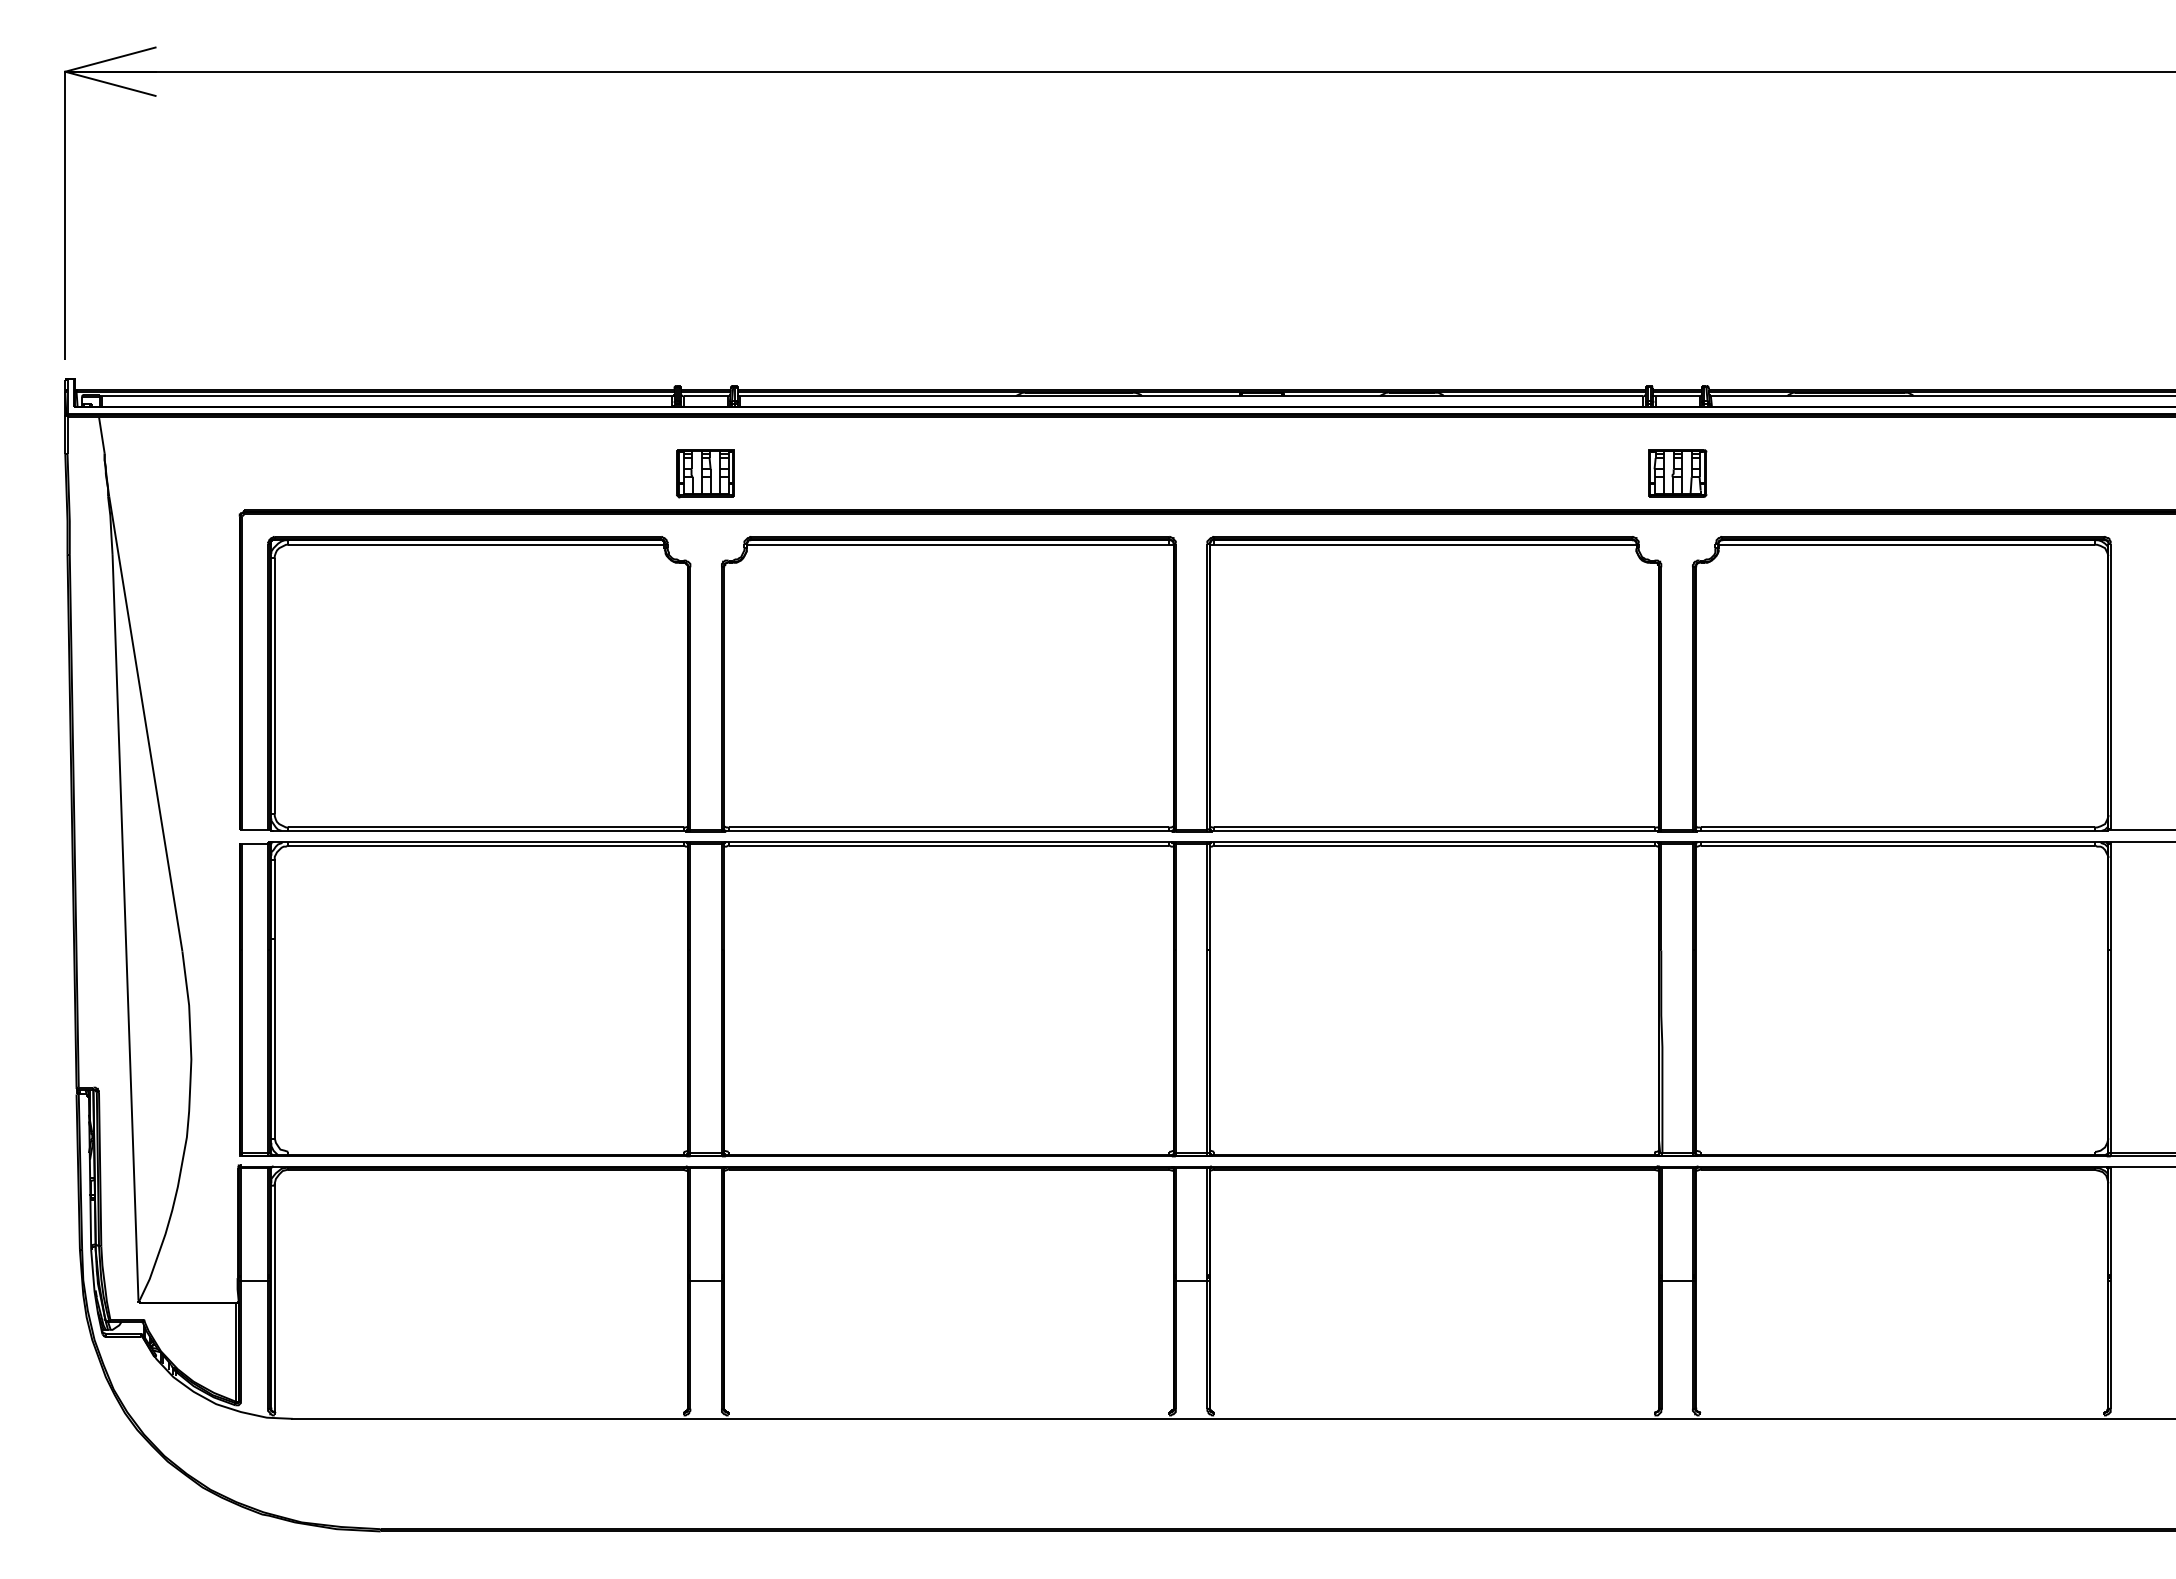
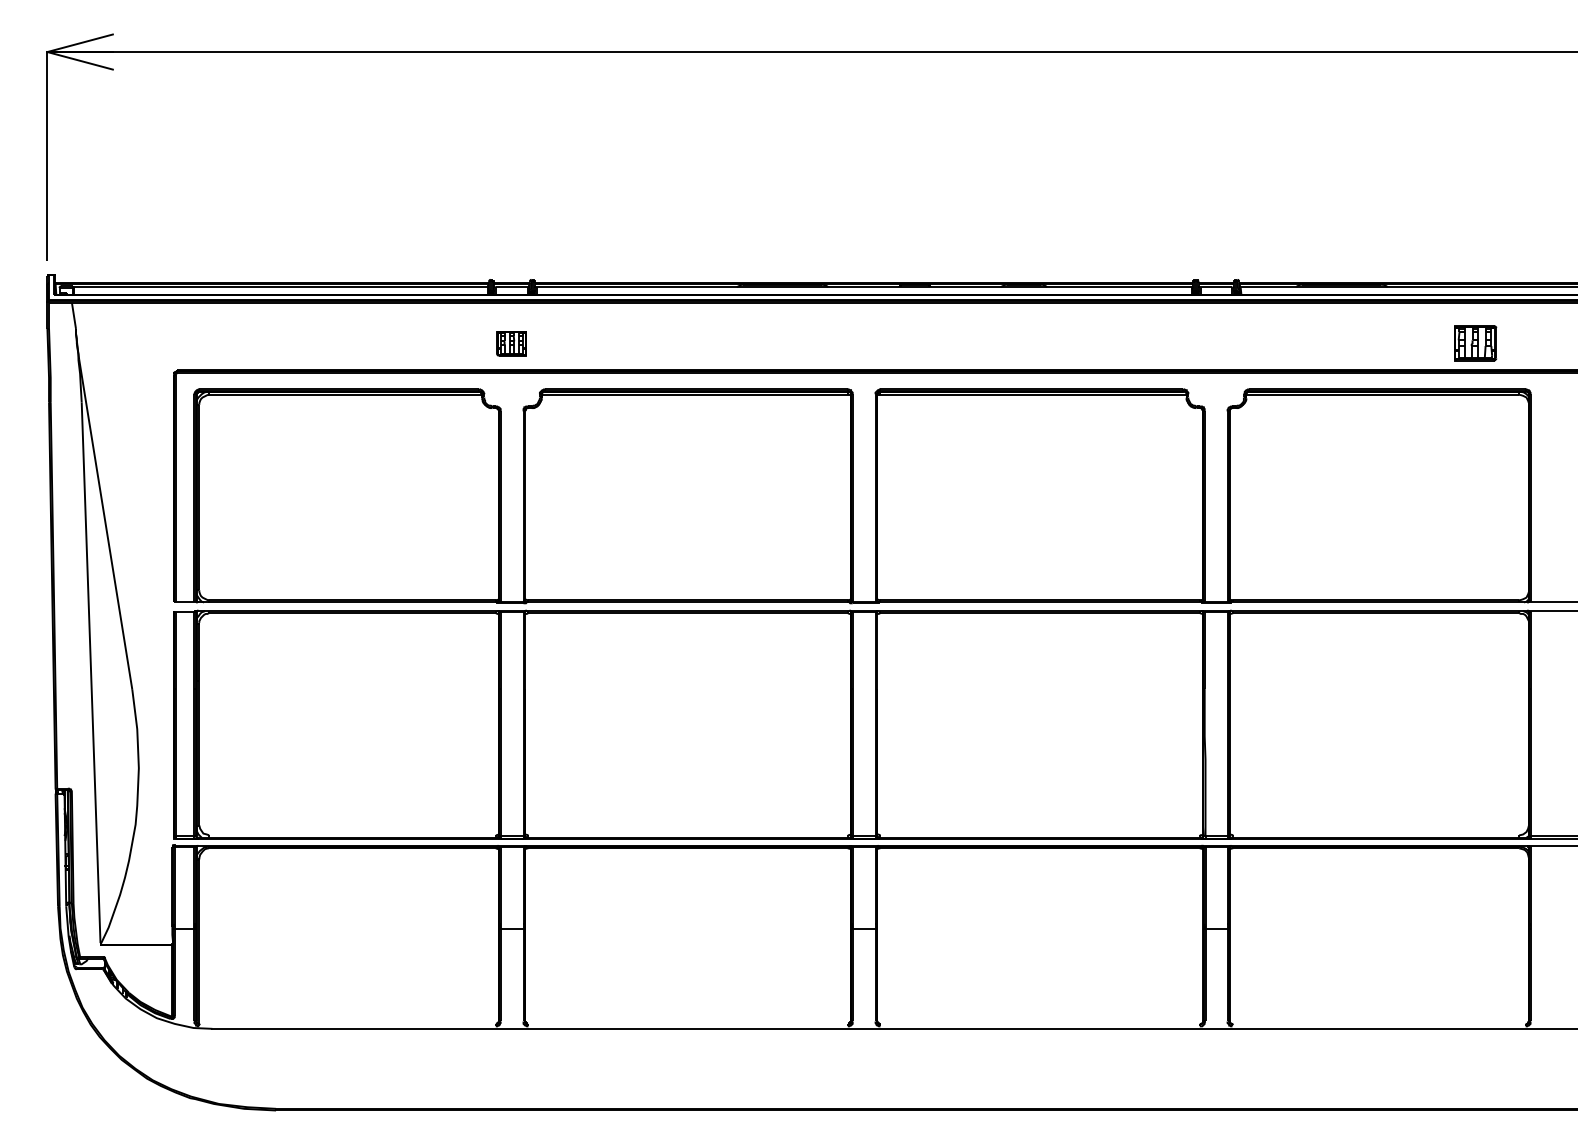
part: (705, 473) -> (511, 343), size x0.7
part: (1677, 473) -> (1475, 343), moved

